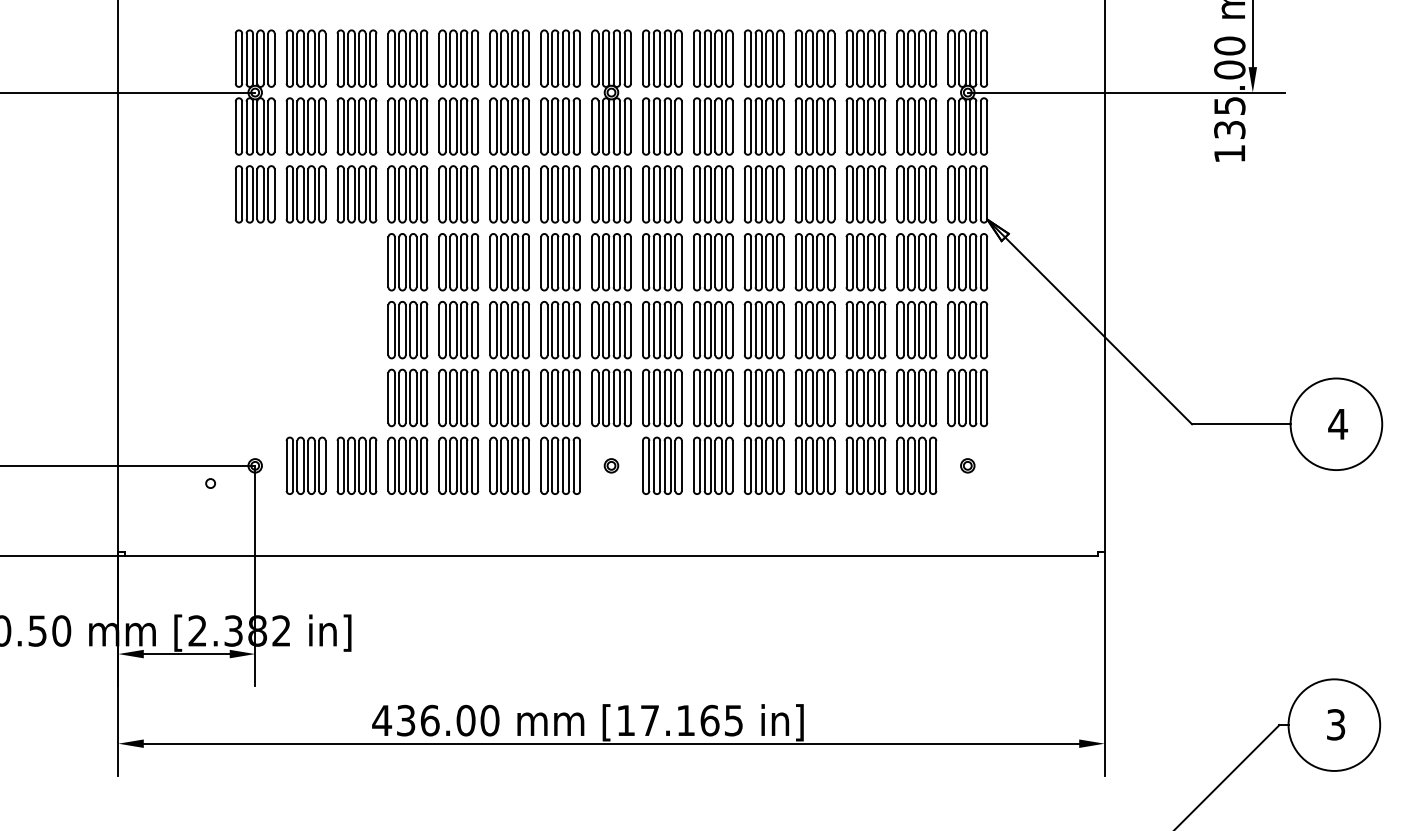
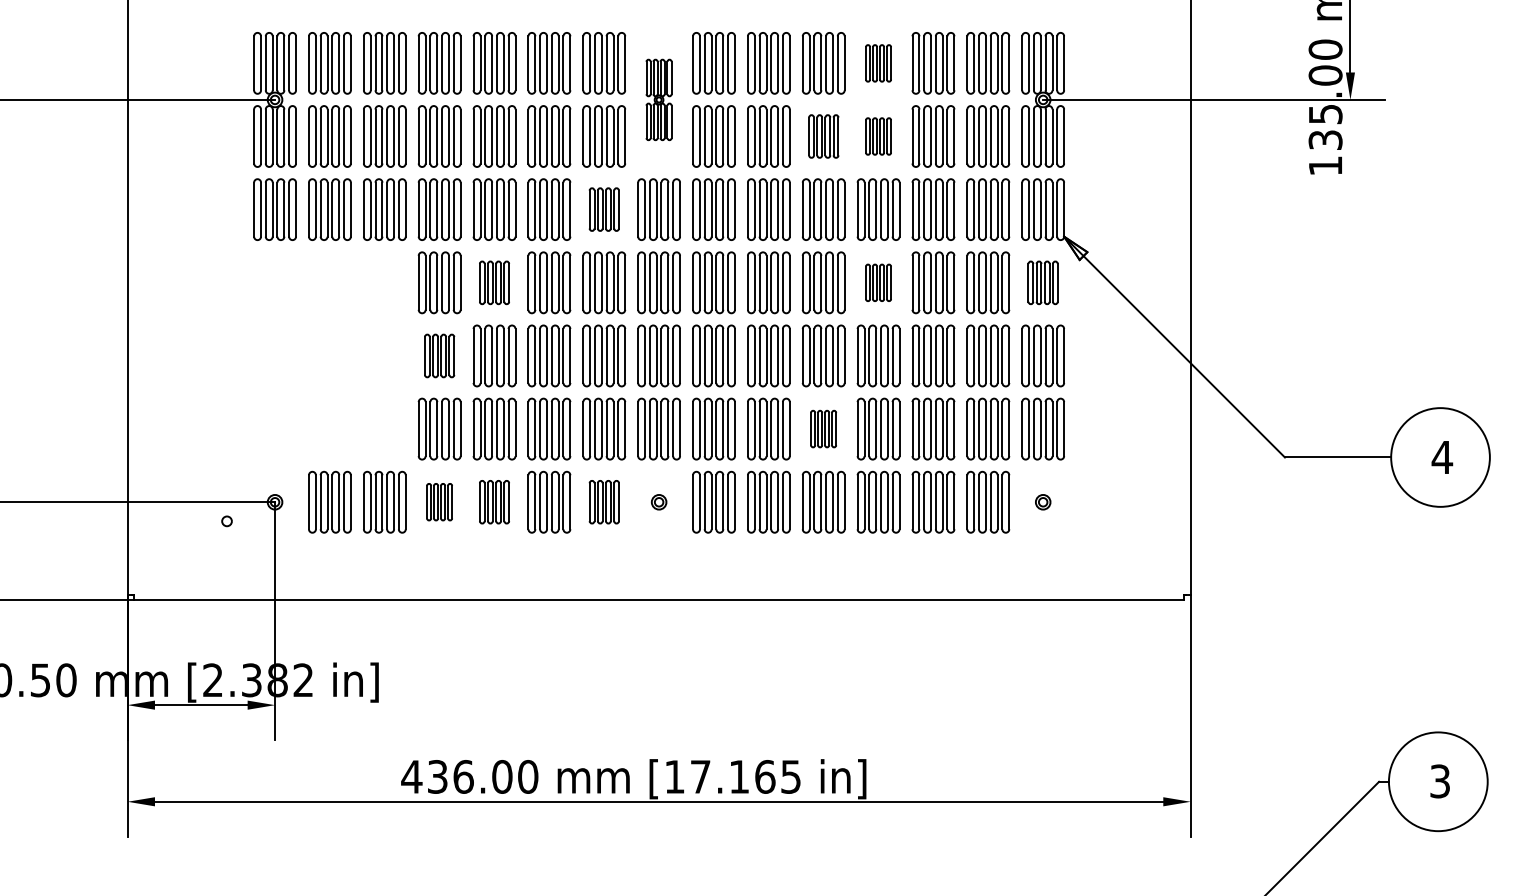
part: (815, 58) -> (878, 63), size x0.6
part: (610, 92) -> (658, 99), size x0.6
part: (763, 126) -> (823, 136), size x0.7
part: (815, 126) -> (878, 136), size x0.6
part: (560, 194) -> (604, 209), size x0.7
part: (458, 261) -> (494, 282), size x0.7
part: (815, 261) -> (878, 282), size x0.6
part: (967, 261) -> (1042, 282), size x0.7
part: (407, 329) -> (439, 355), size x0.7
part: (763, 397) -> (823, 428), size x0.6
part: (407, 465) -> (439, 501), size x0.6
part: (458, 465) -> (494, 501), size x0.7
part: (560, 465) -> (604, 501), size x0.7

